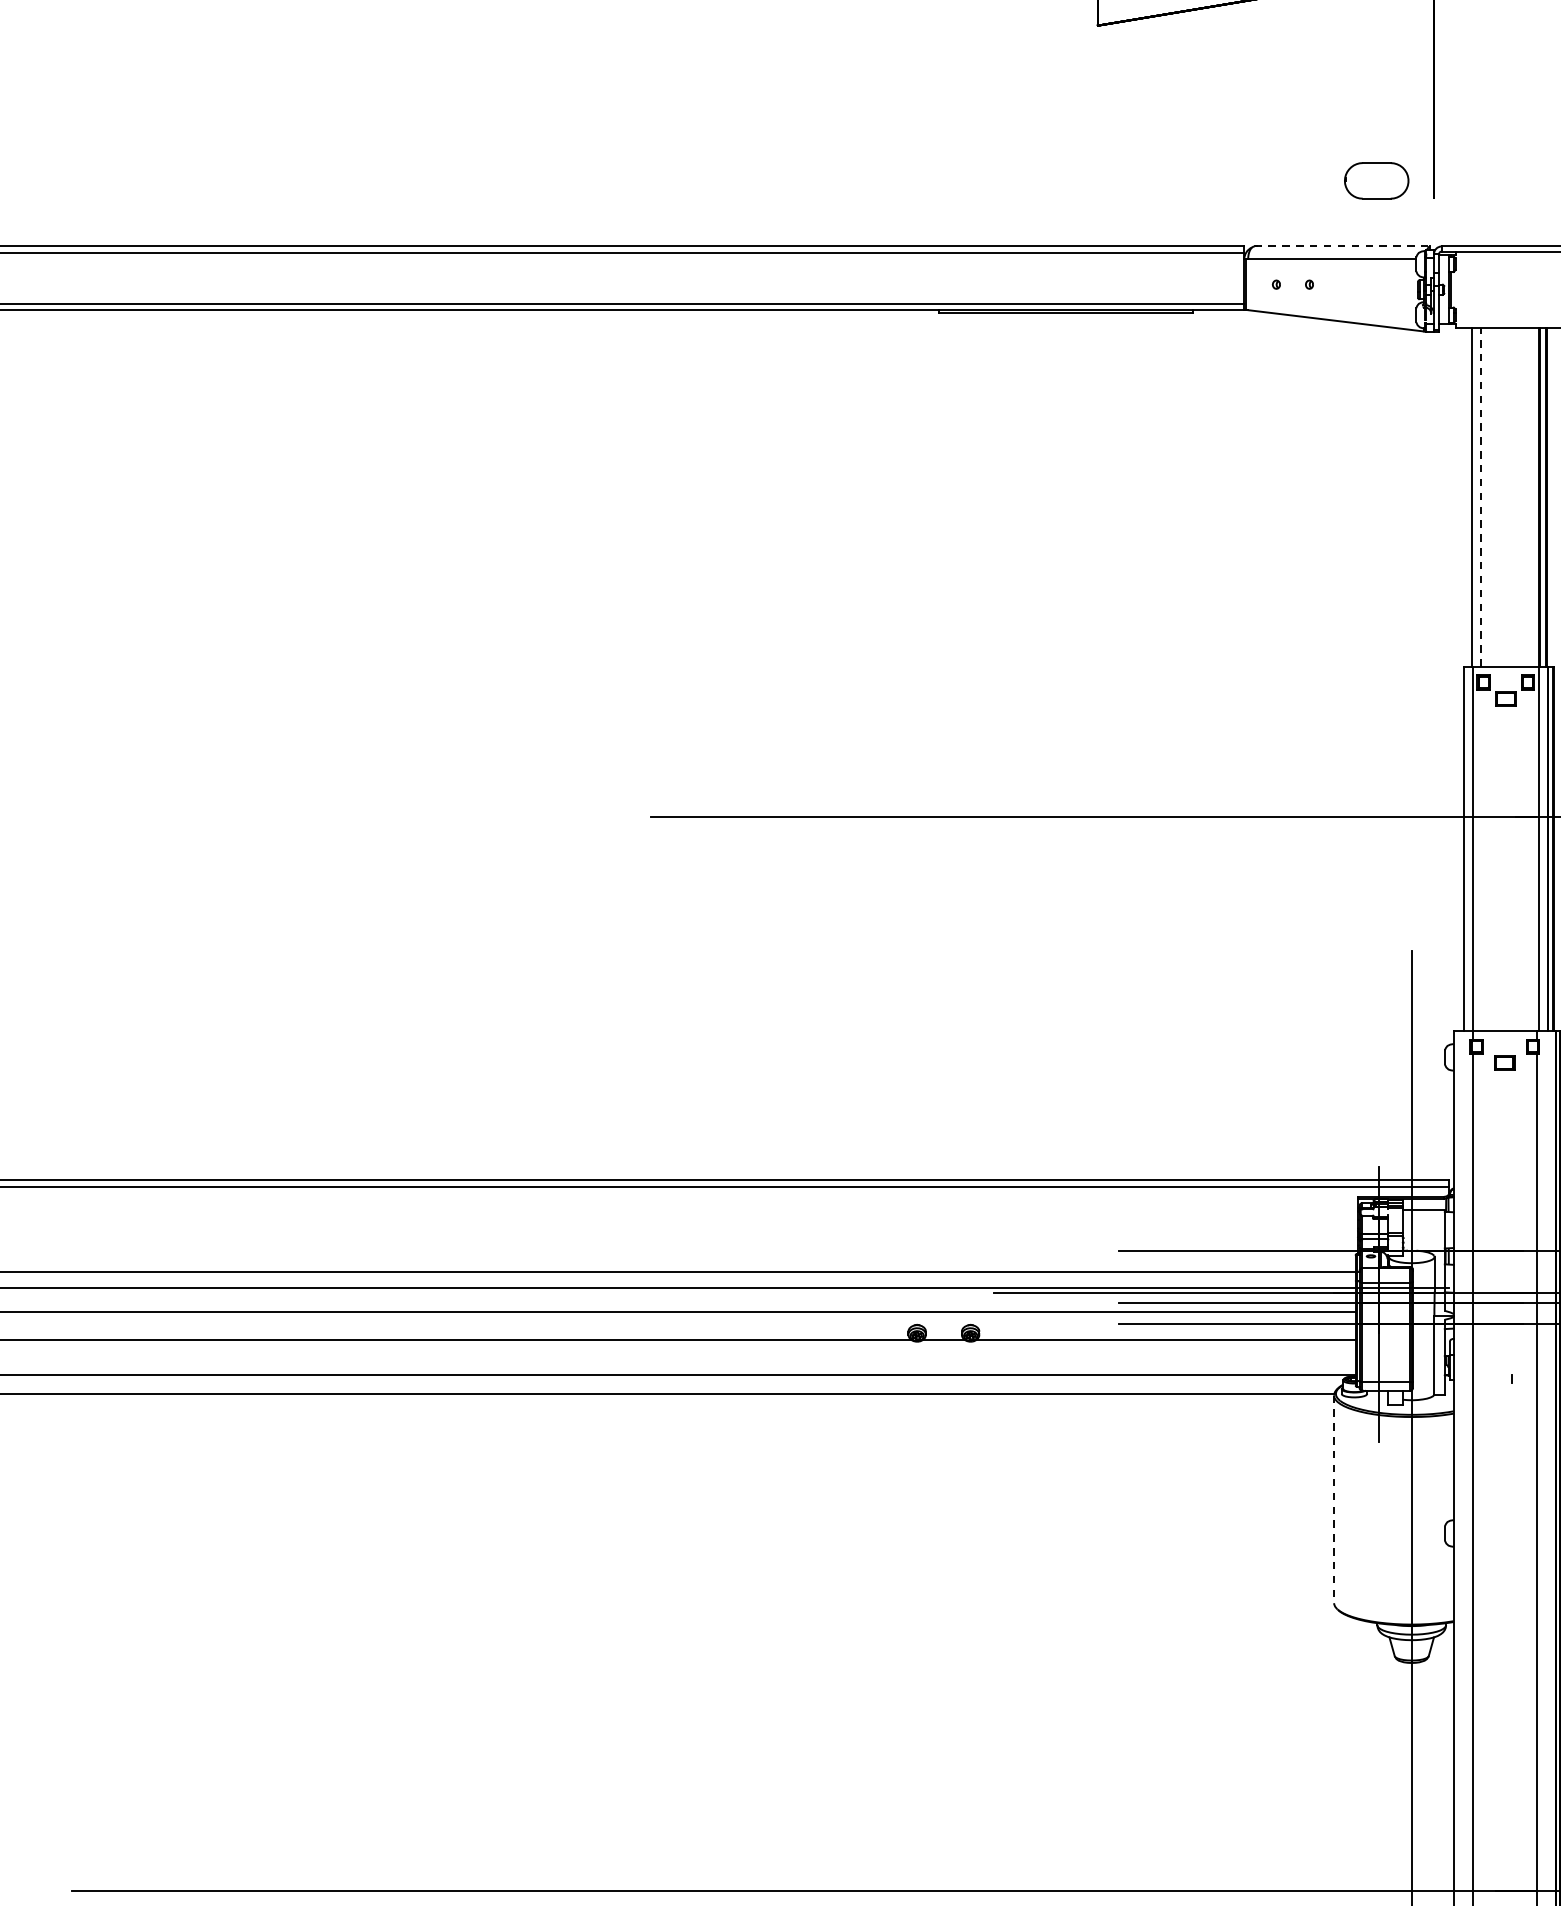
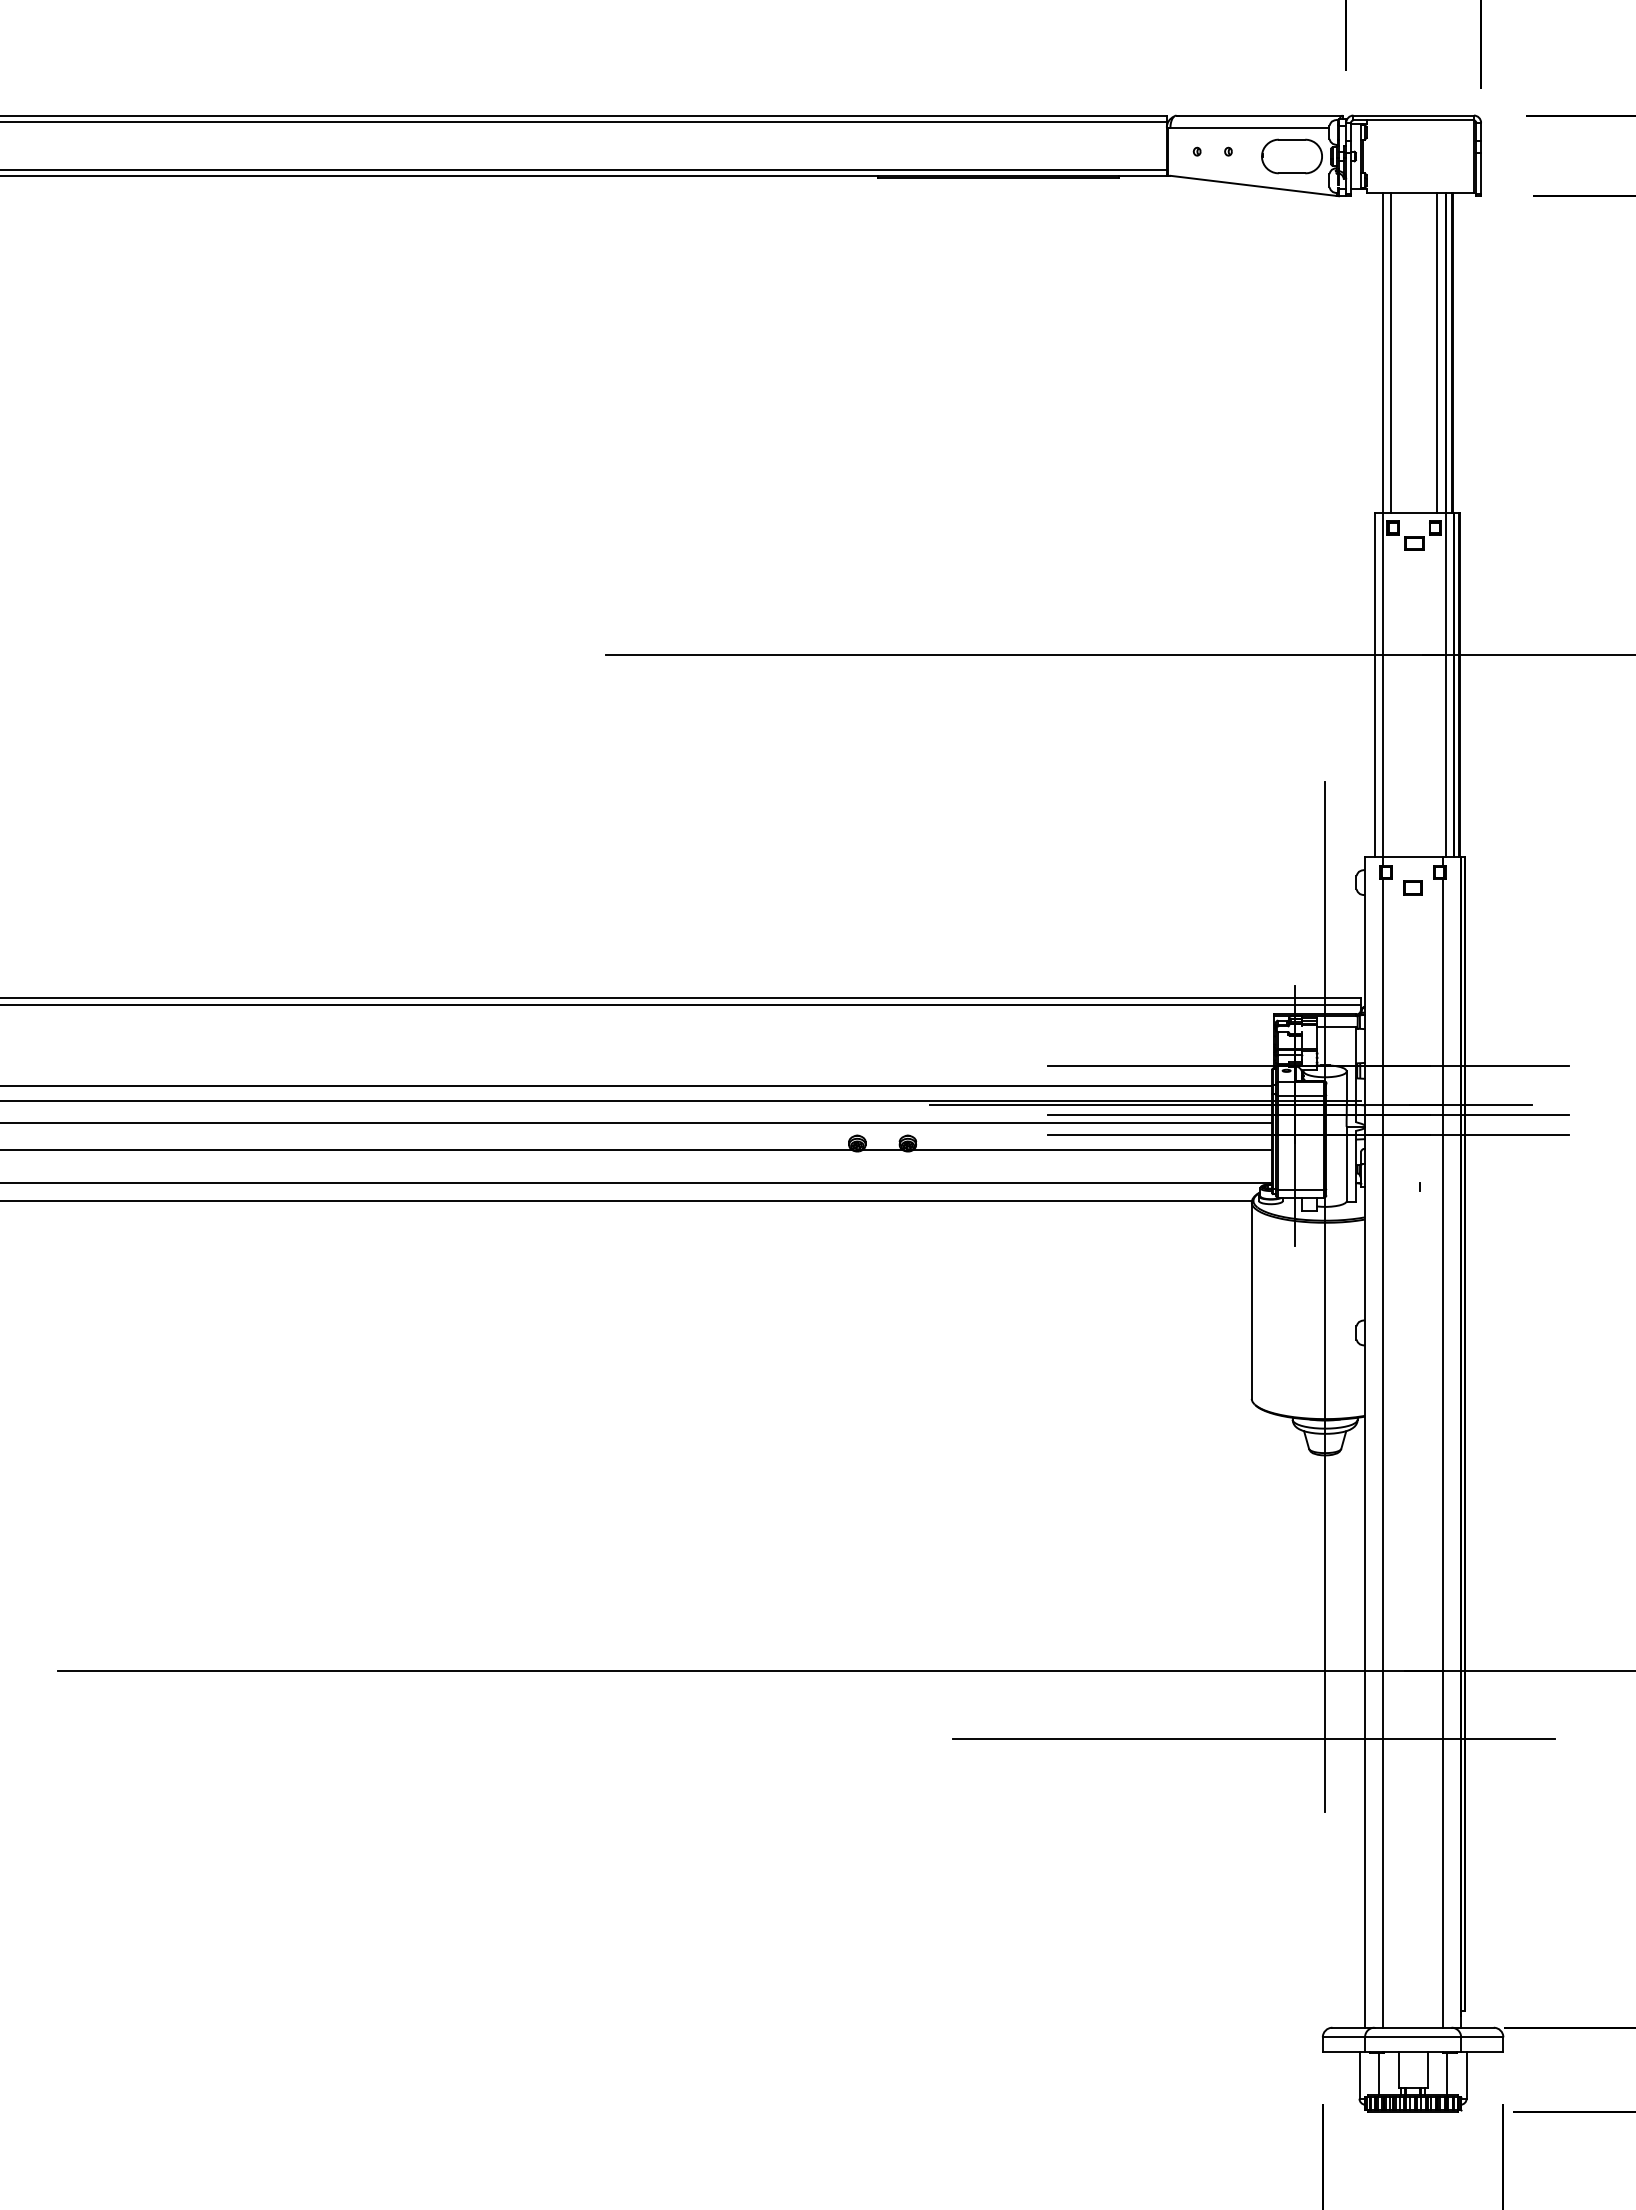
part: (1376, 180) -> (1291, 156), moved
line: (1343, 246) -> (1260, 115), dashed -> solid
line: (1480, 496) -> (1390, 352), dashed -> solid
line: (1530, 496) -> (1437, 352), added
line: (1333, 1500) -> (1251, 1301), dashed -> solid

